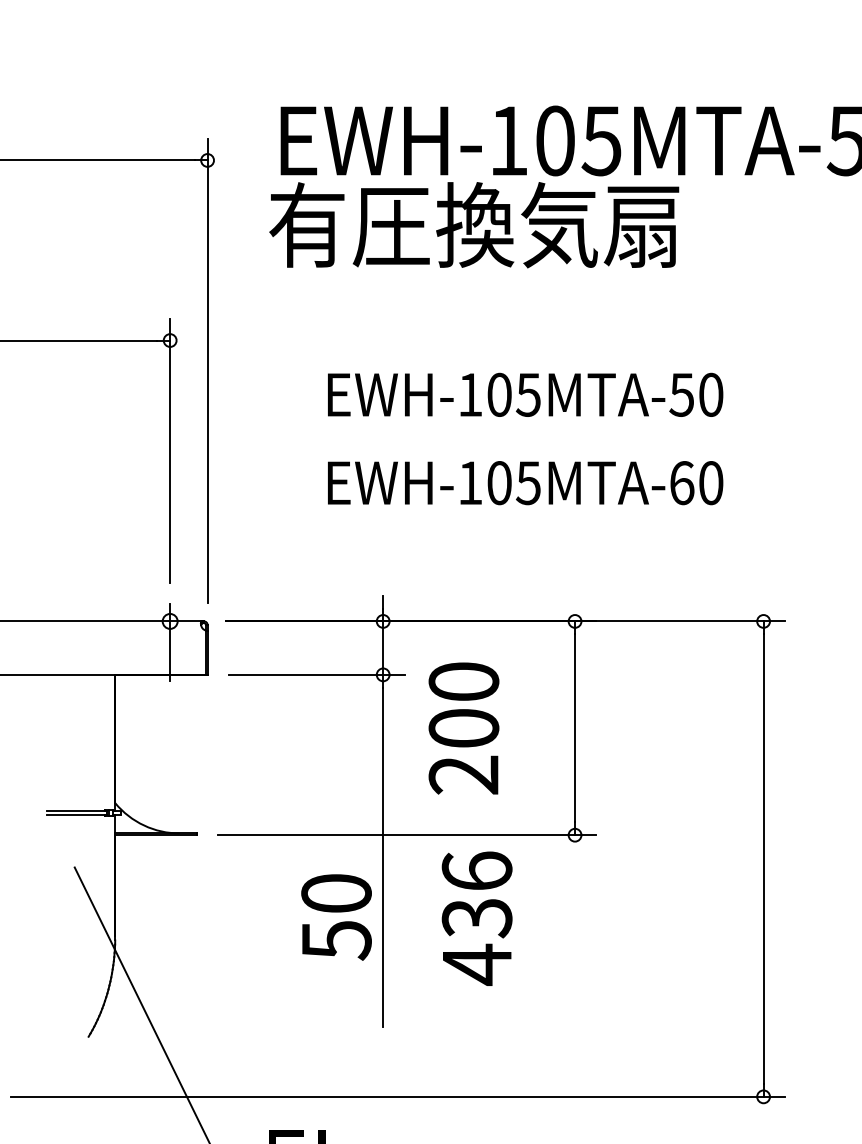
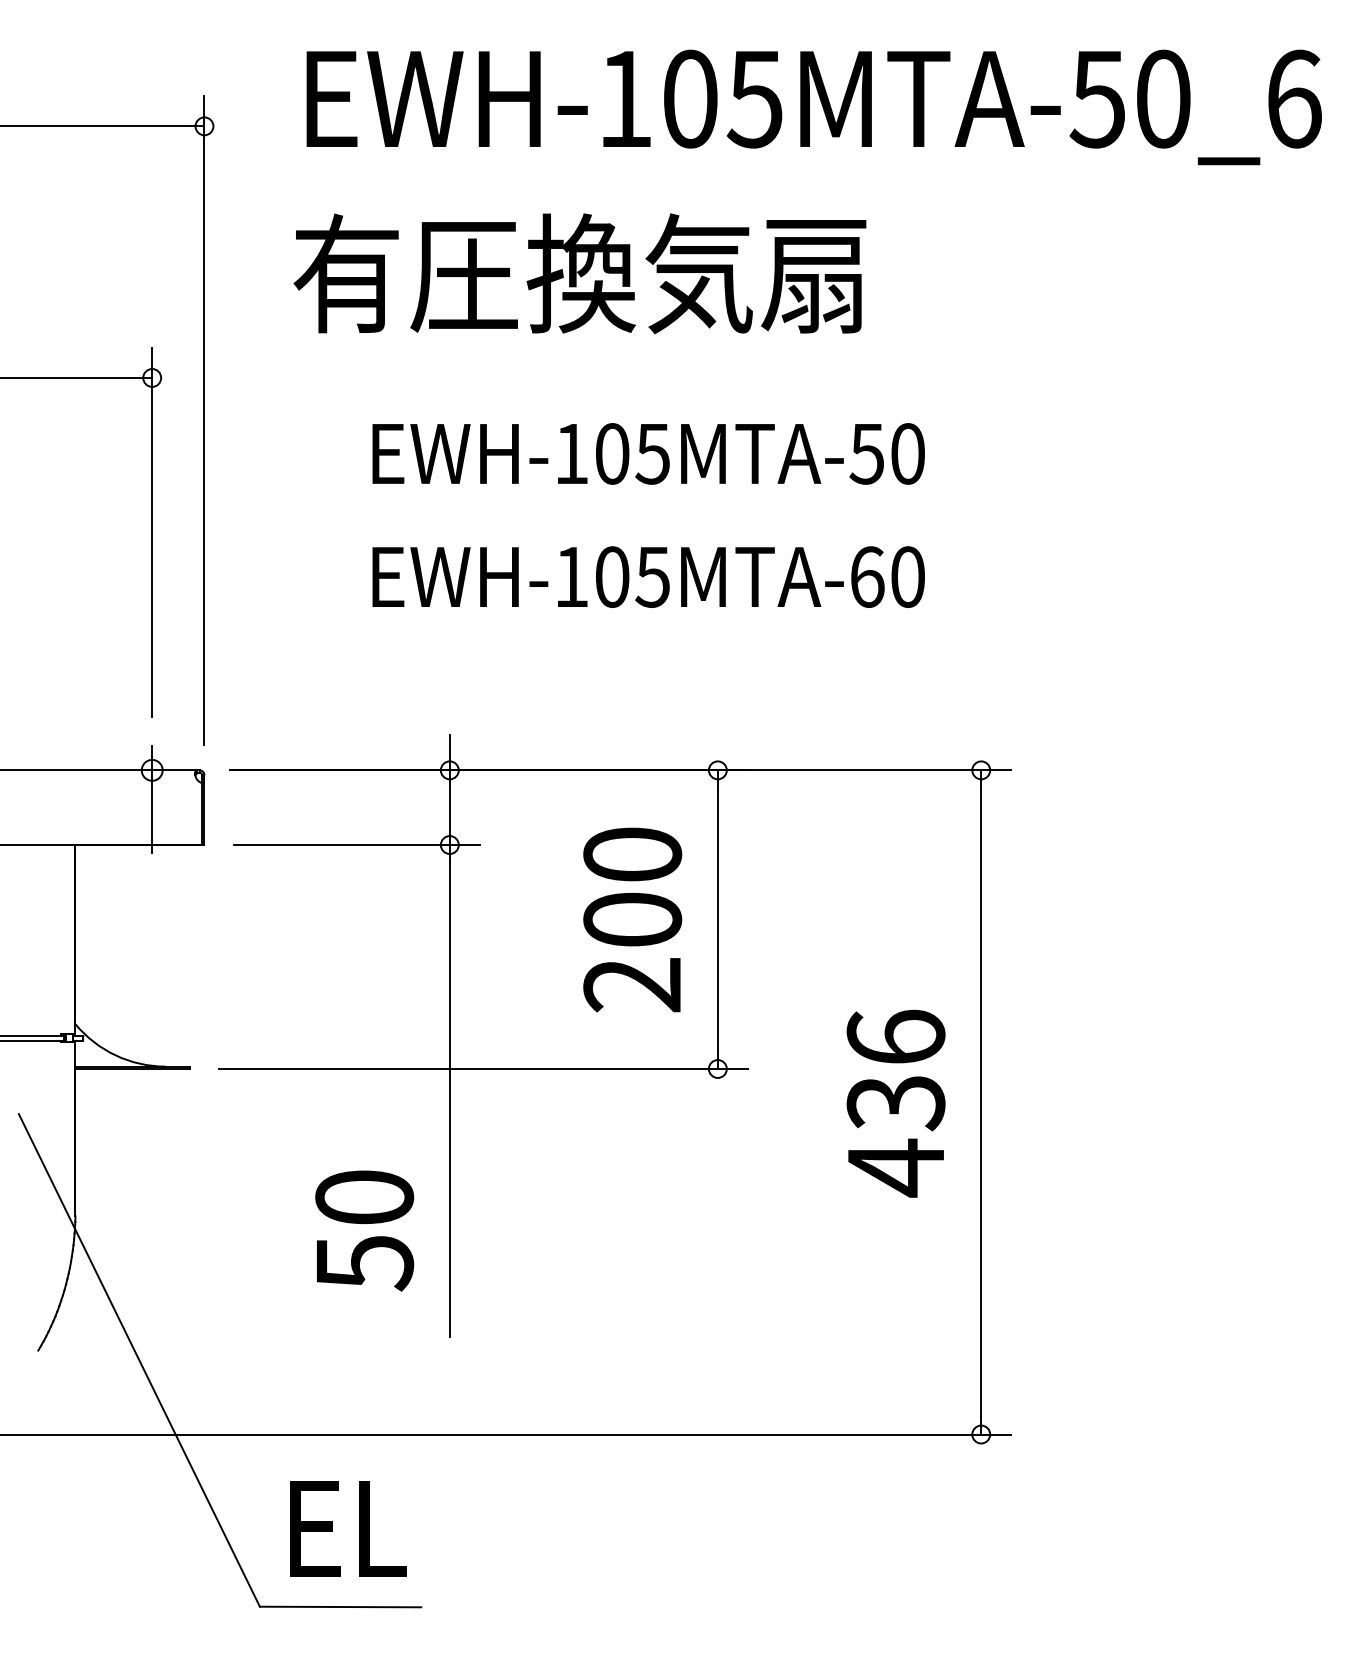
text: (473, 224) -> (579, 273), moved
text: (463, 728) -> (632, 919), moved
text: (336, 917) -> (364, 1230), moved
text: (476, 918) -> (895, 1103), moved

